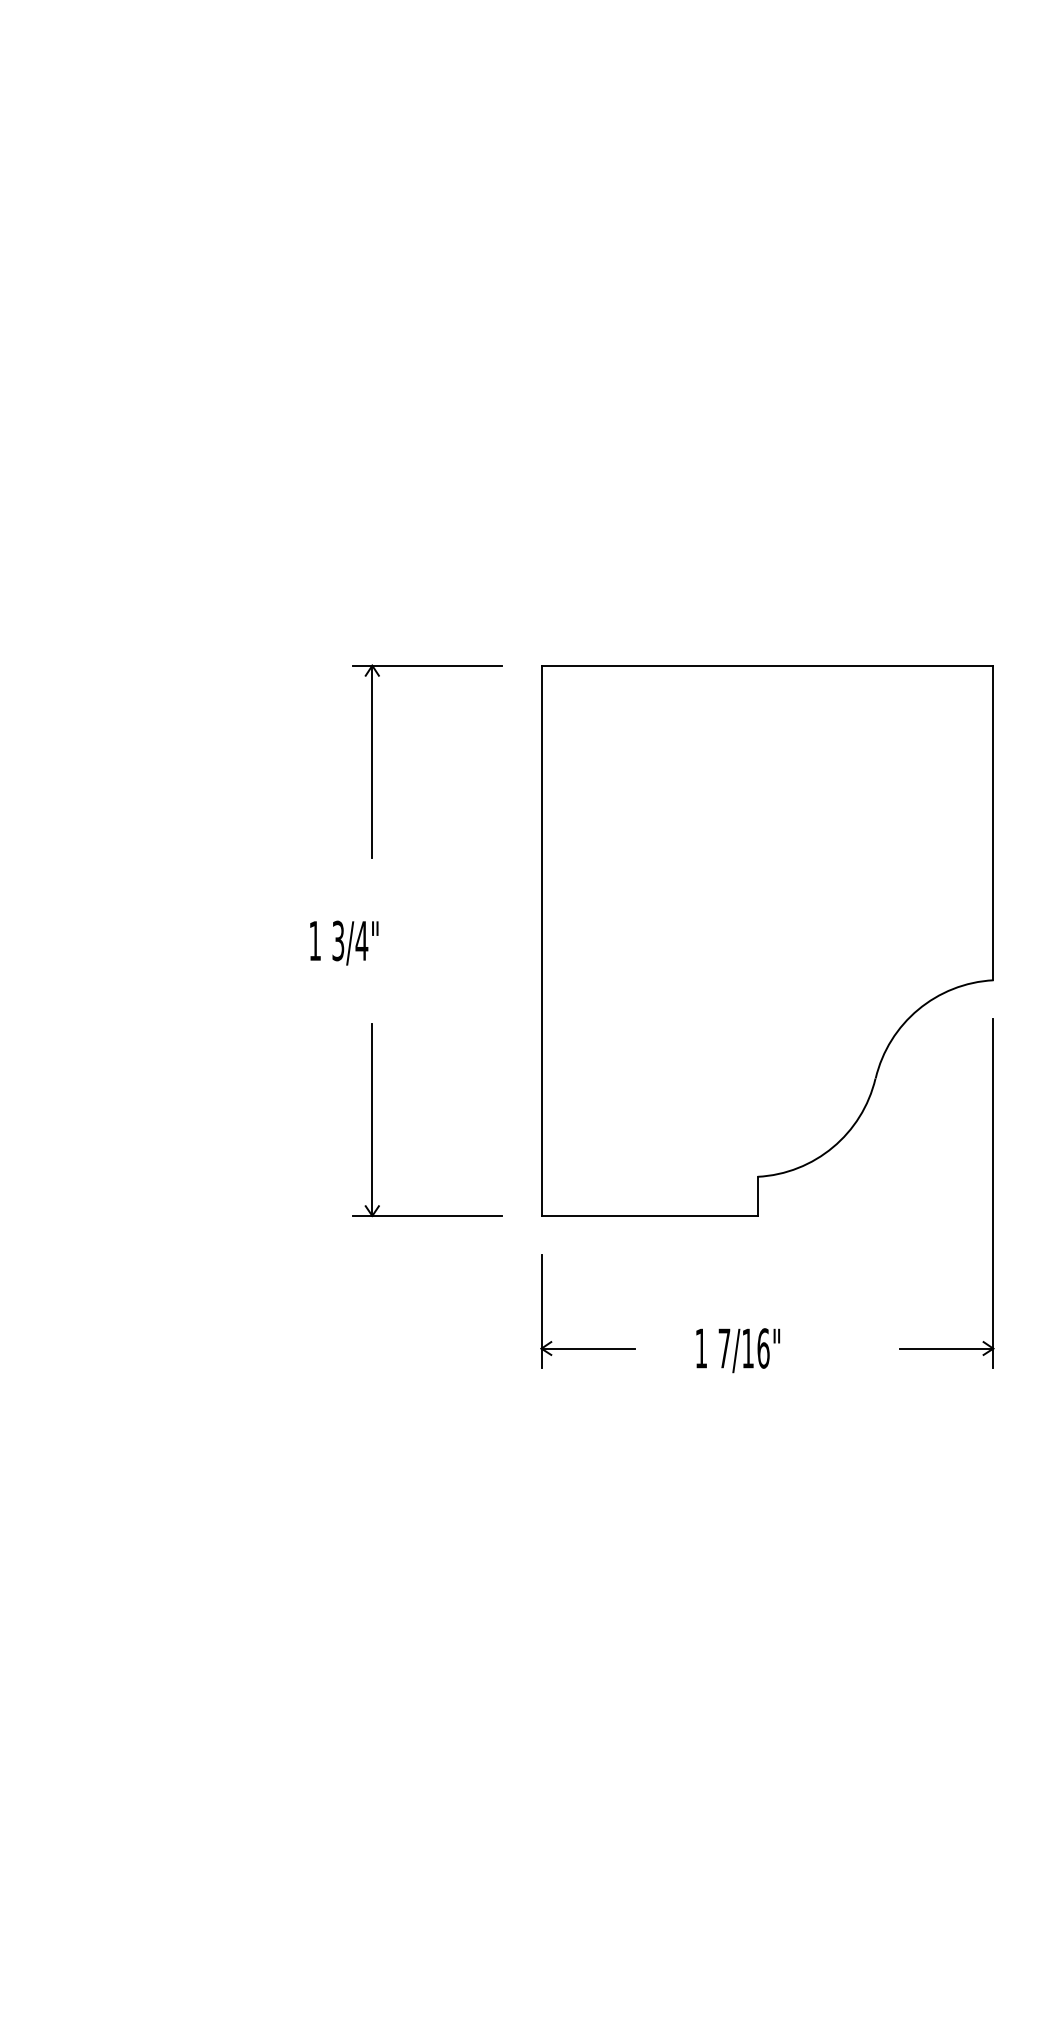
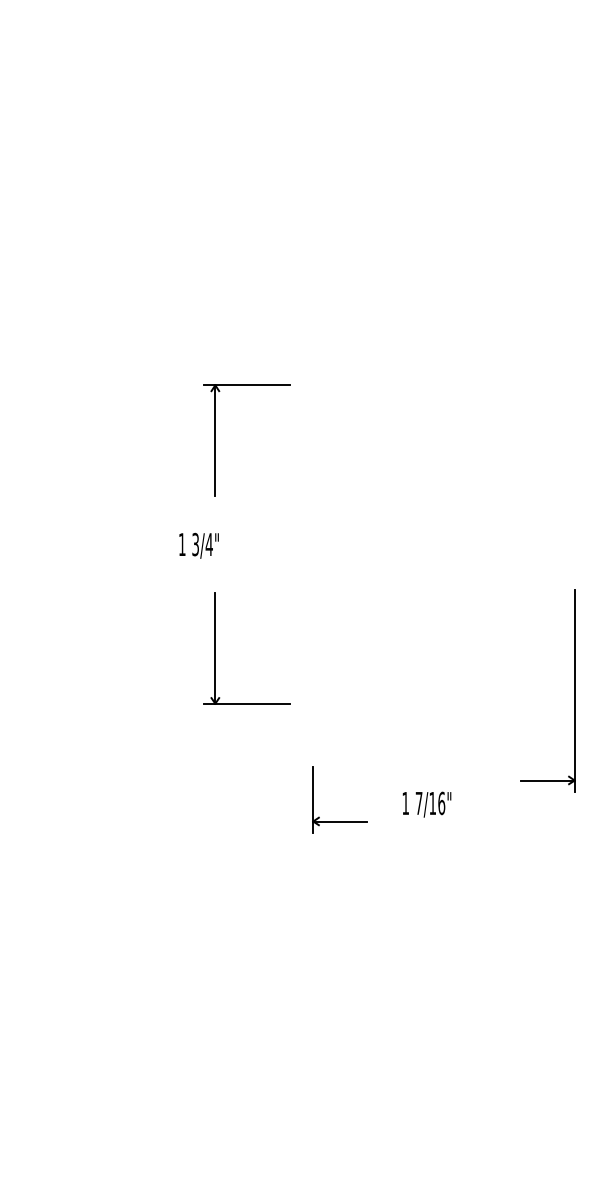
part: (766, 940) -> (443, 544), removed
part: (586, 1348) -> (339, 821), moved
text: (737, 1350) -> (426, 804), moved

